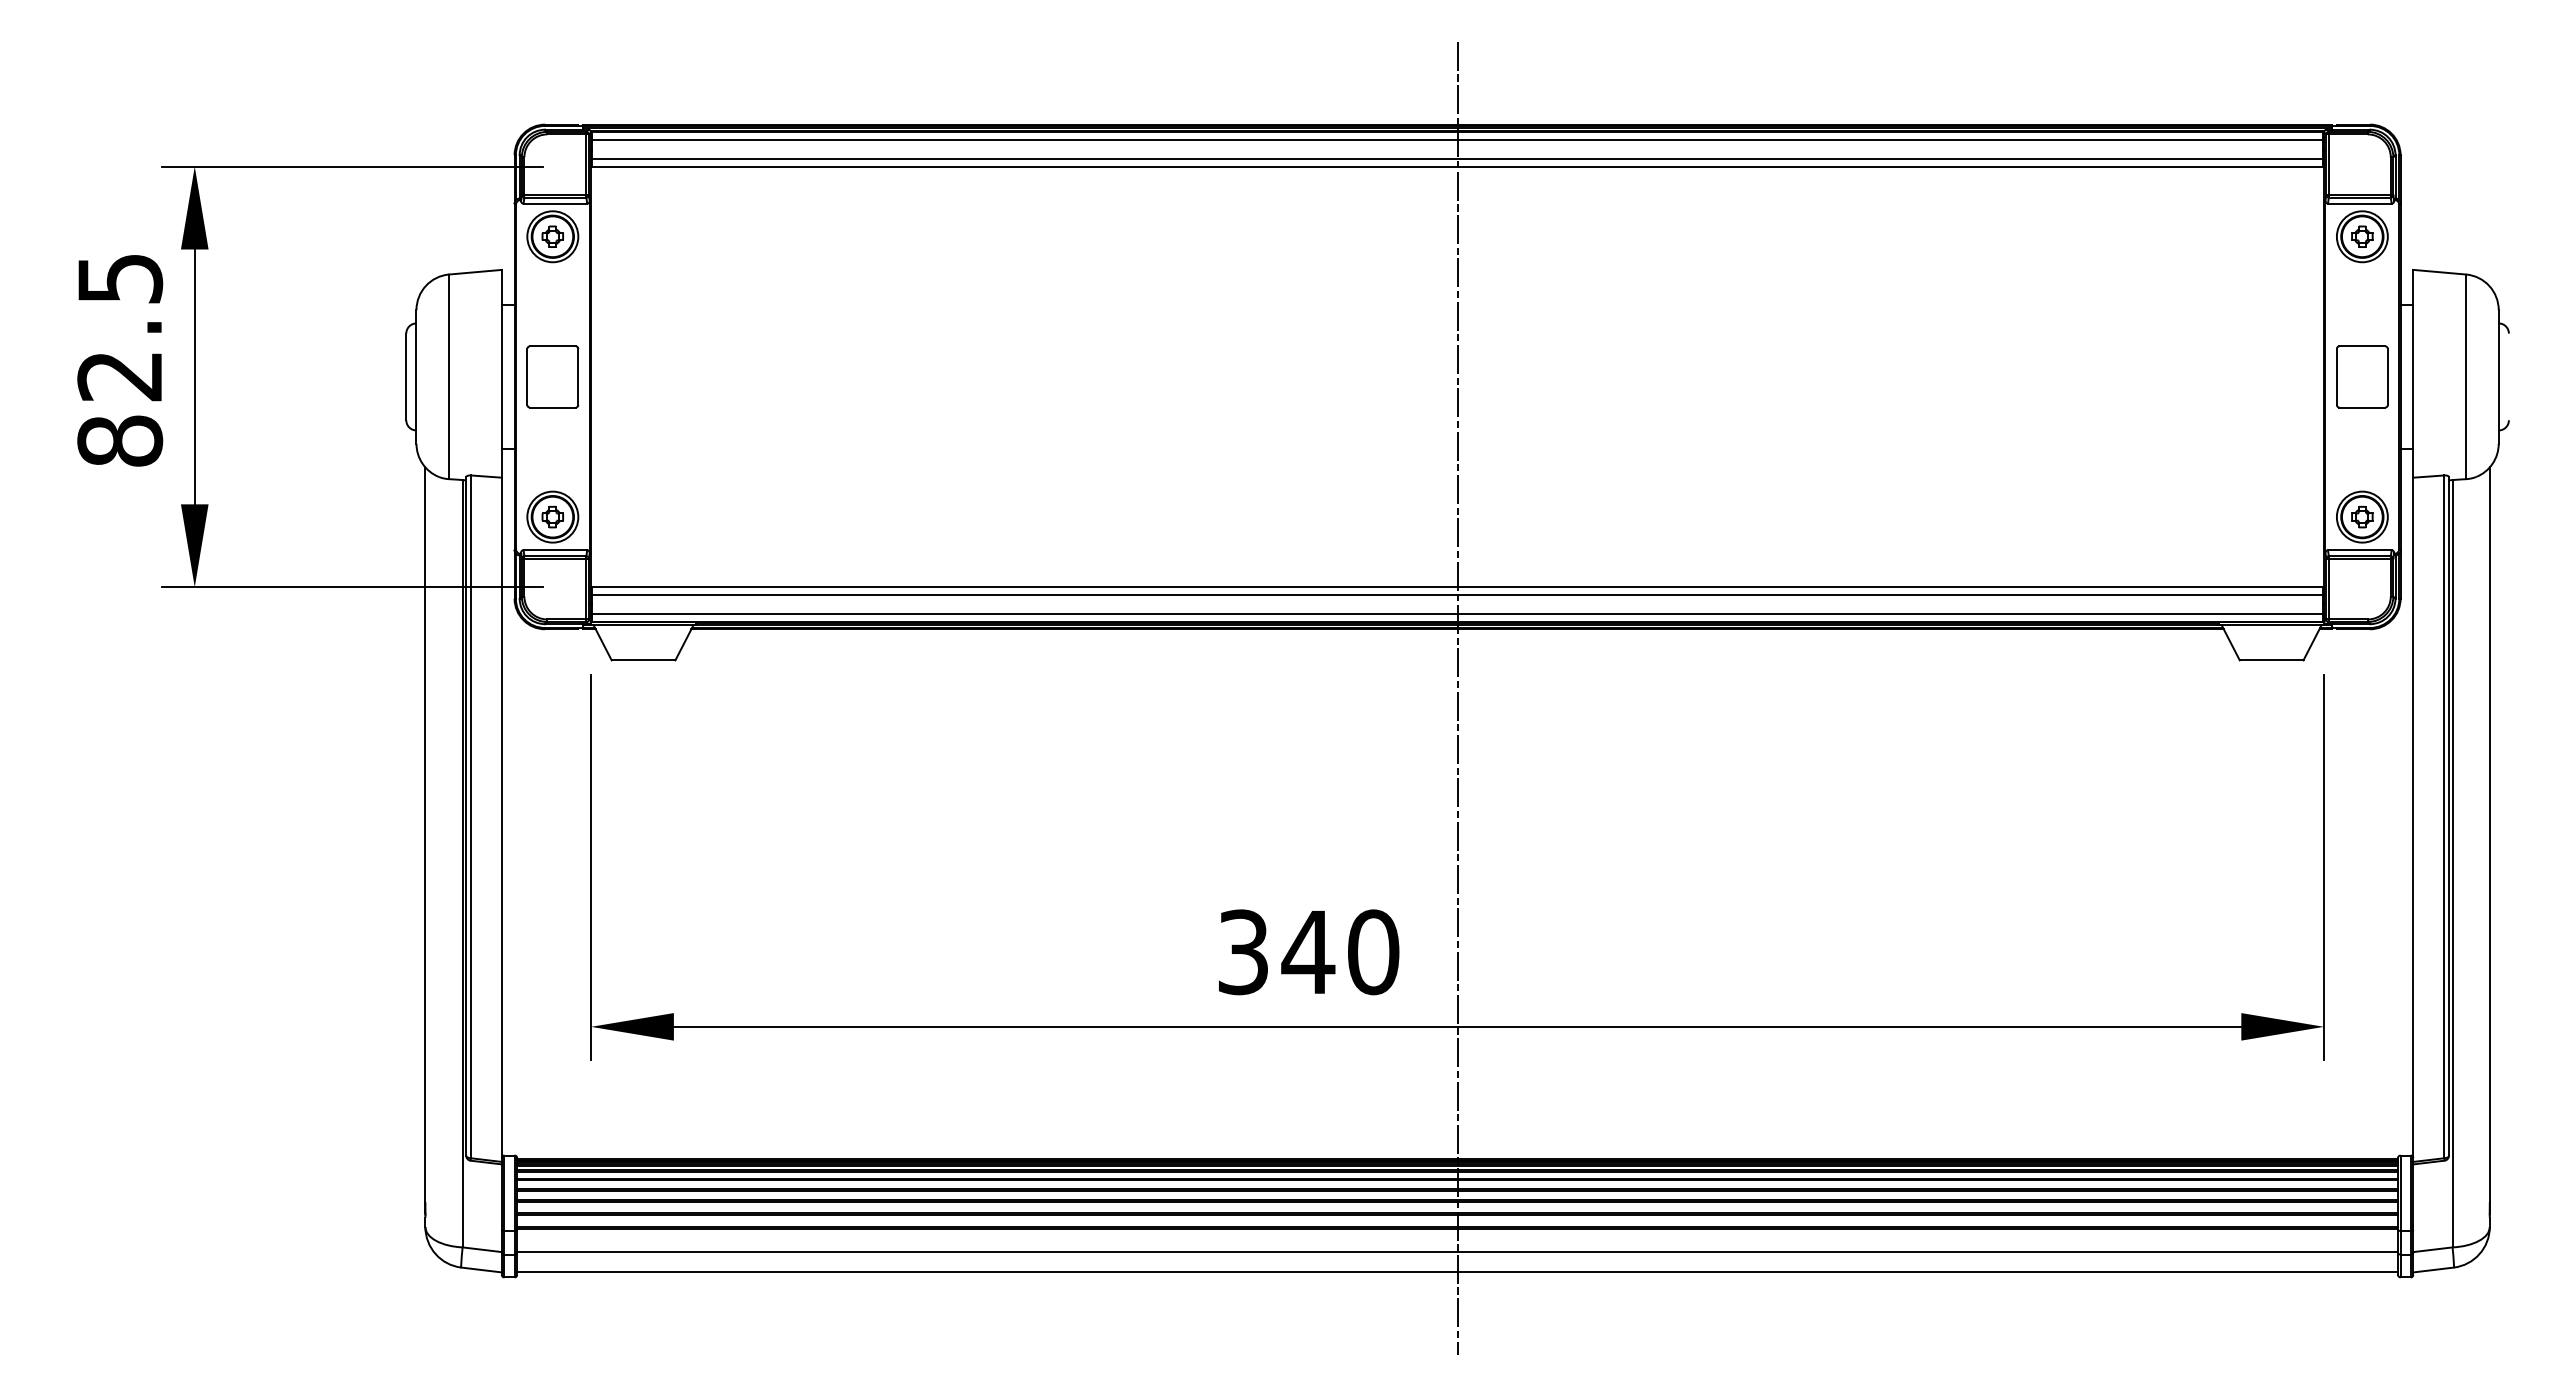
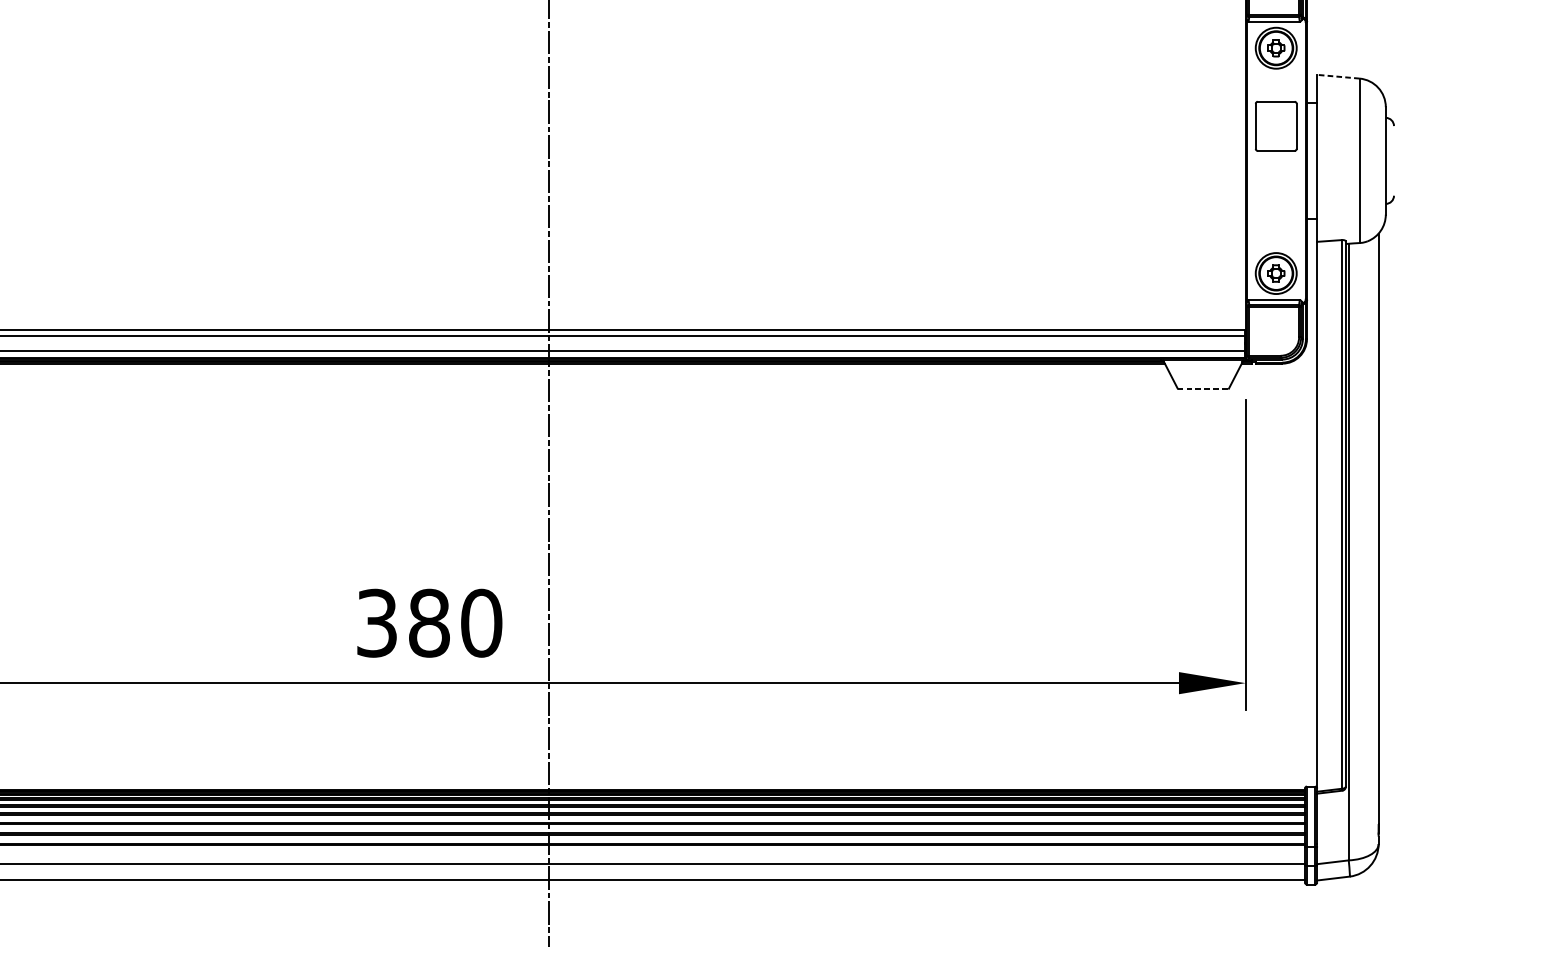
line: (2439, 272) -> (1338, 76), solid -> dashed
part: (2362, 376) -> (1276, 125), moved
line: (2271, 660) -> (1203, 388), solid -> dashed
text: (1308, 952) -> (429, 623), 340 -> 380

